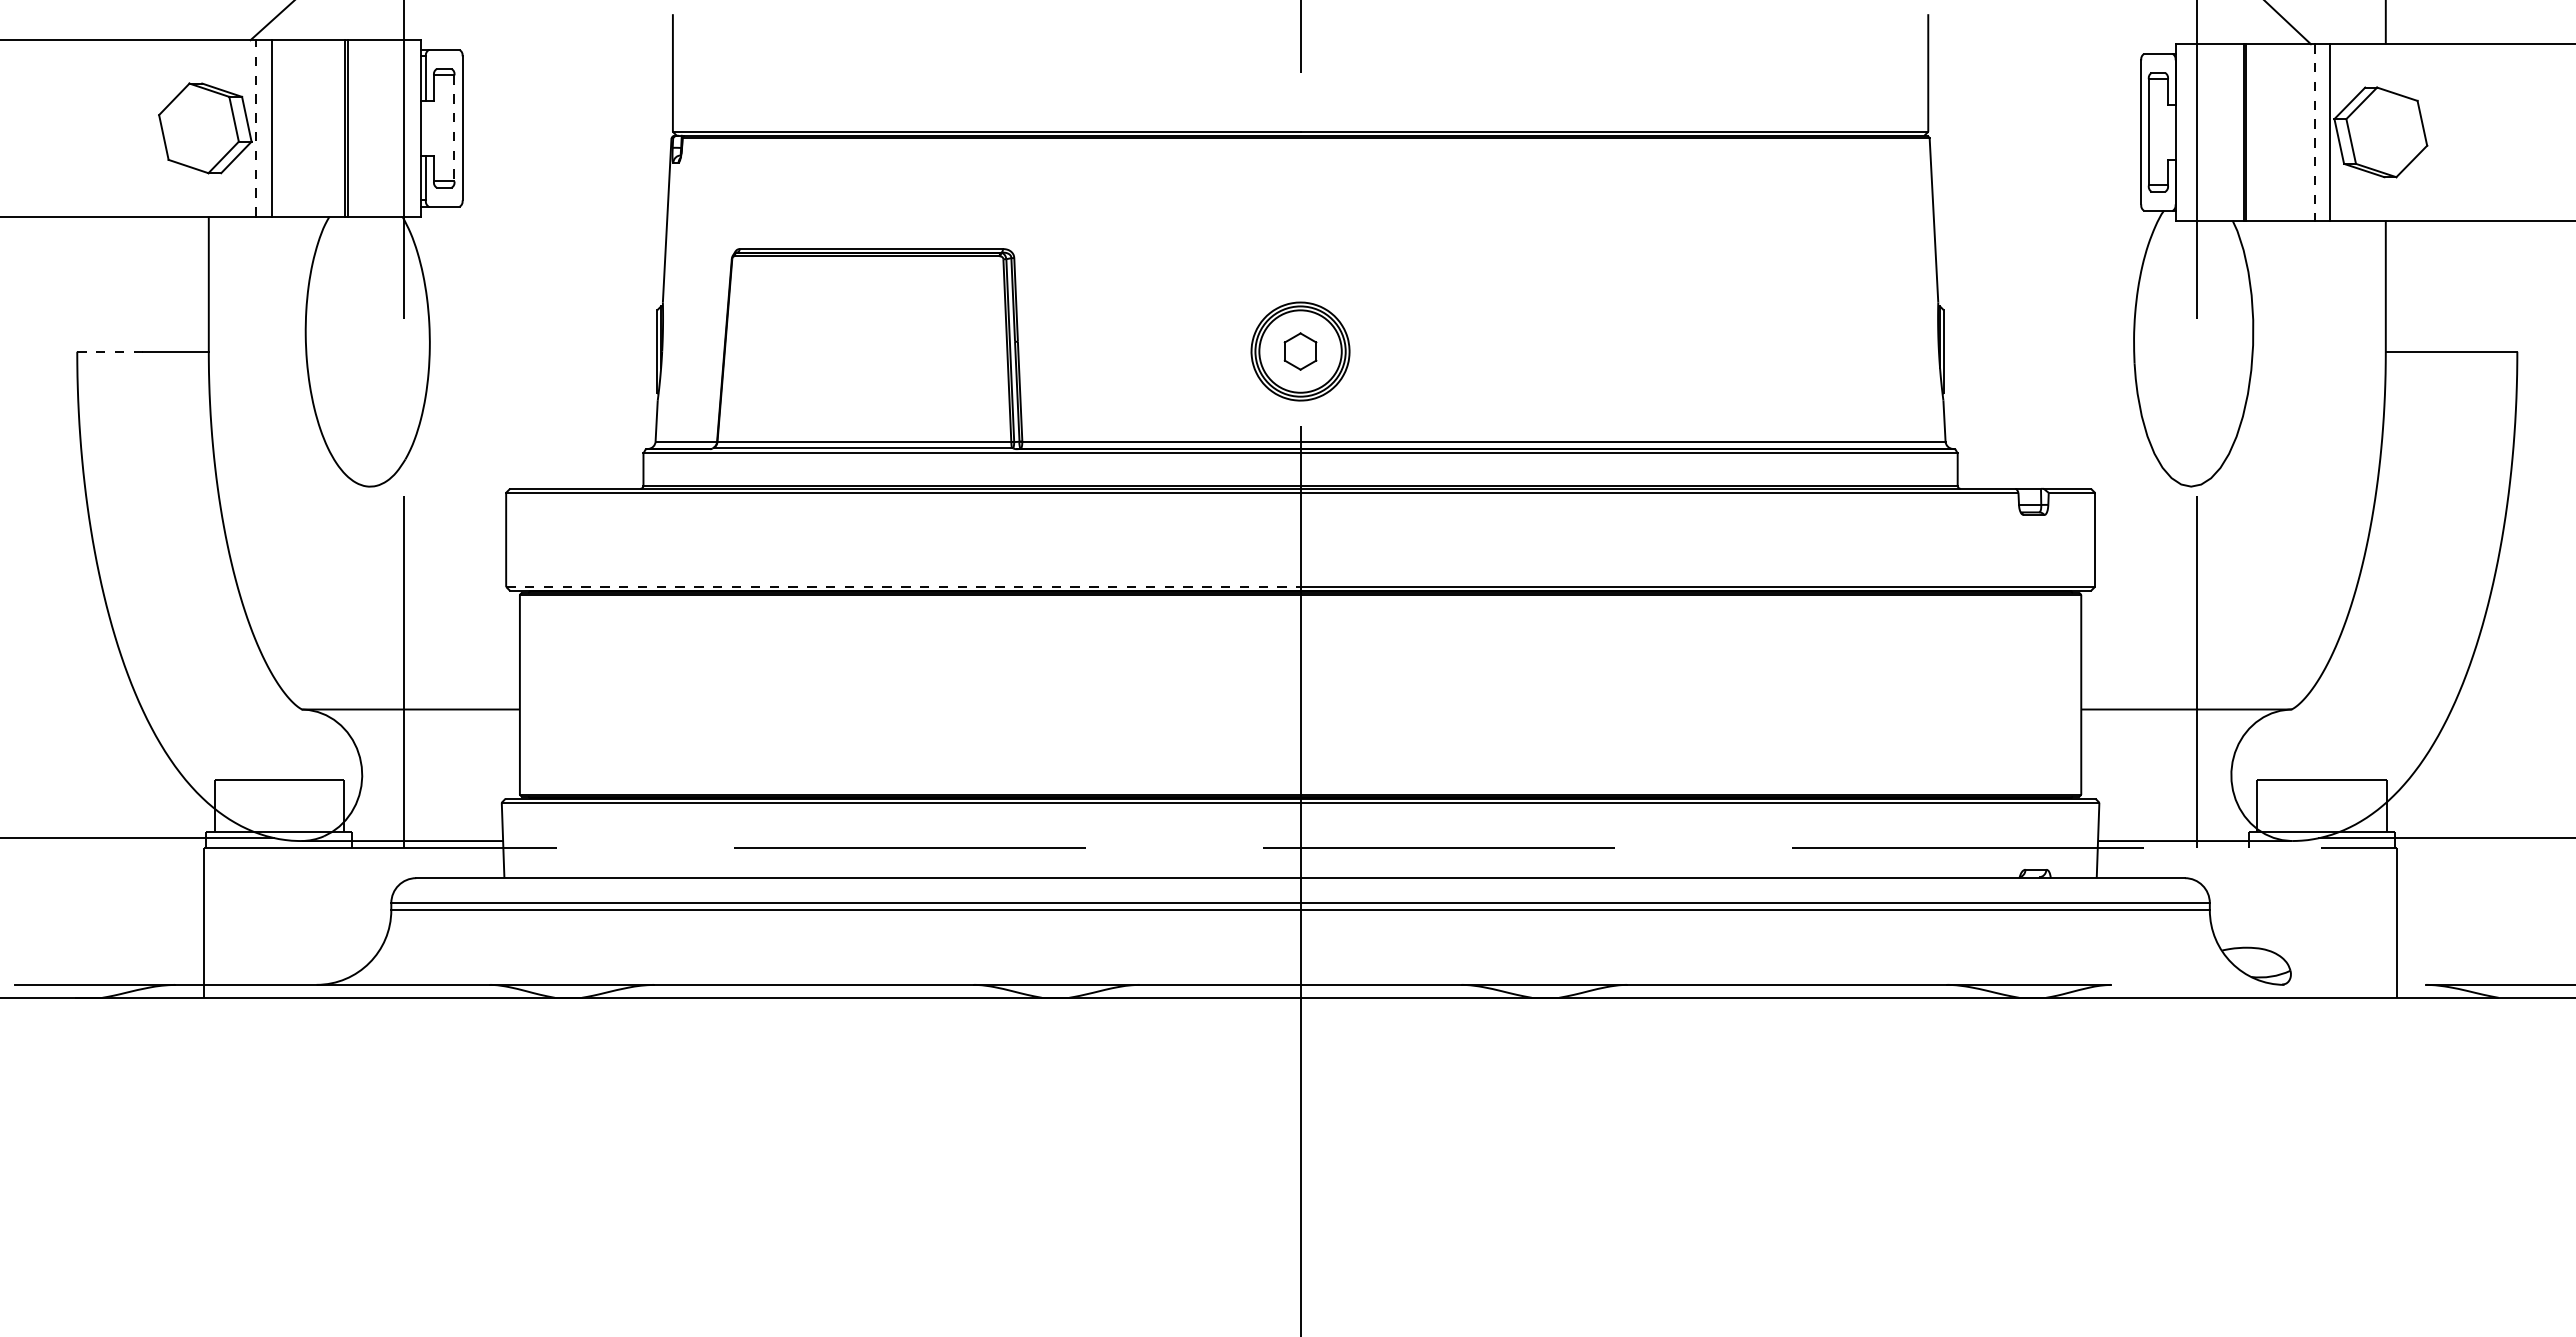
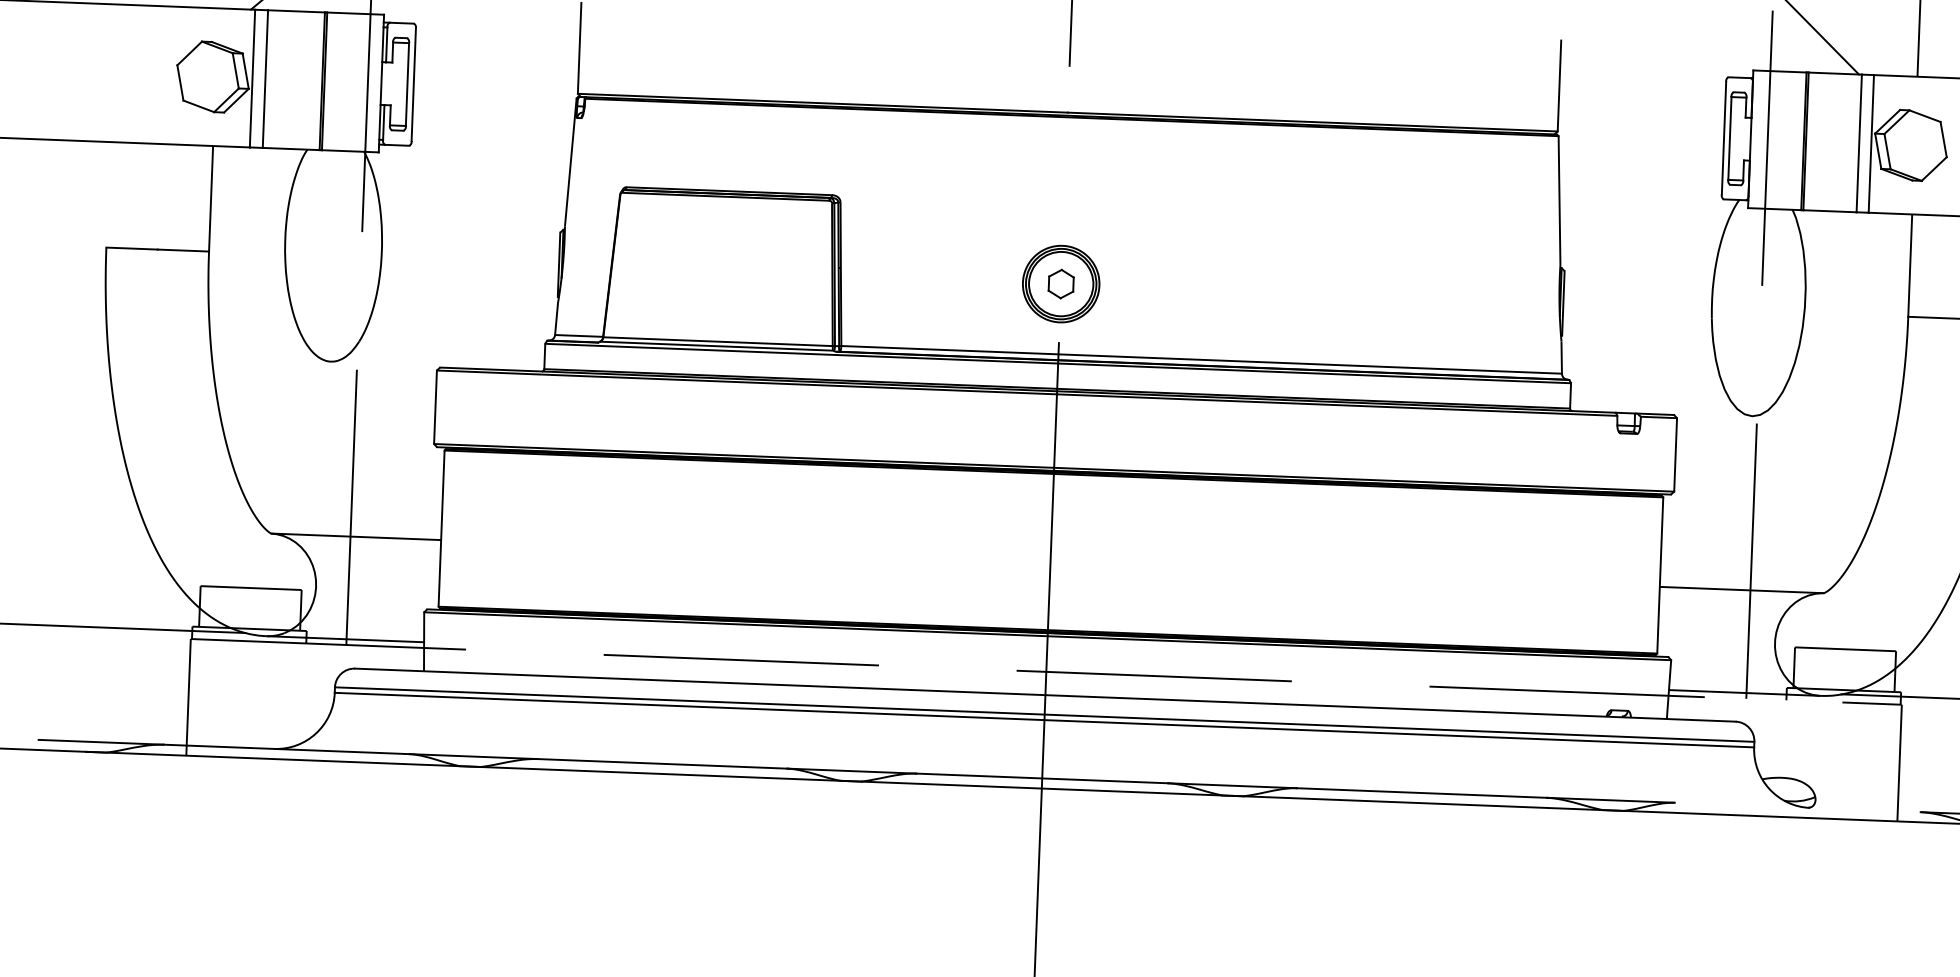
line: (255, 127) -> (252, 77), dashed -> solid
line: (454, 128) -> (407, 84), dashed -> solid
line: (2314, 132) -> (1859, 143), dashed -> solid
line: (110, 351) -> (132, 248), dashed -> solid
line: (903, 586) -> (744, 455), dashed -> solid

